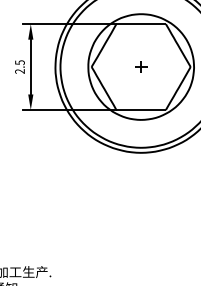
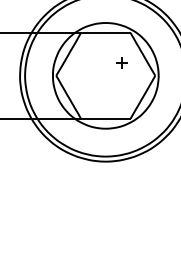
part: (141, 66) -> (122, 62), moved

